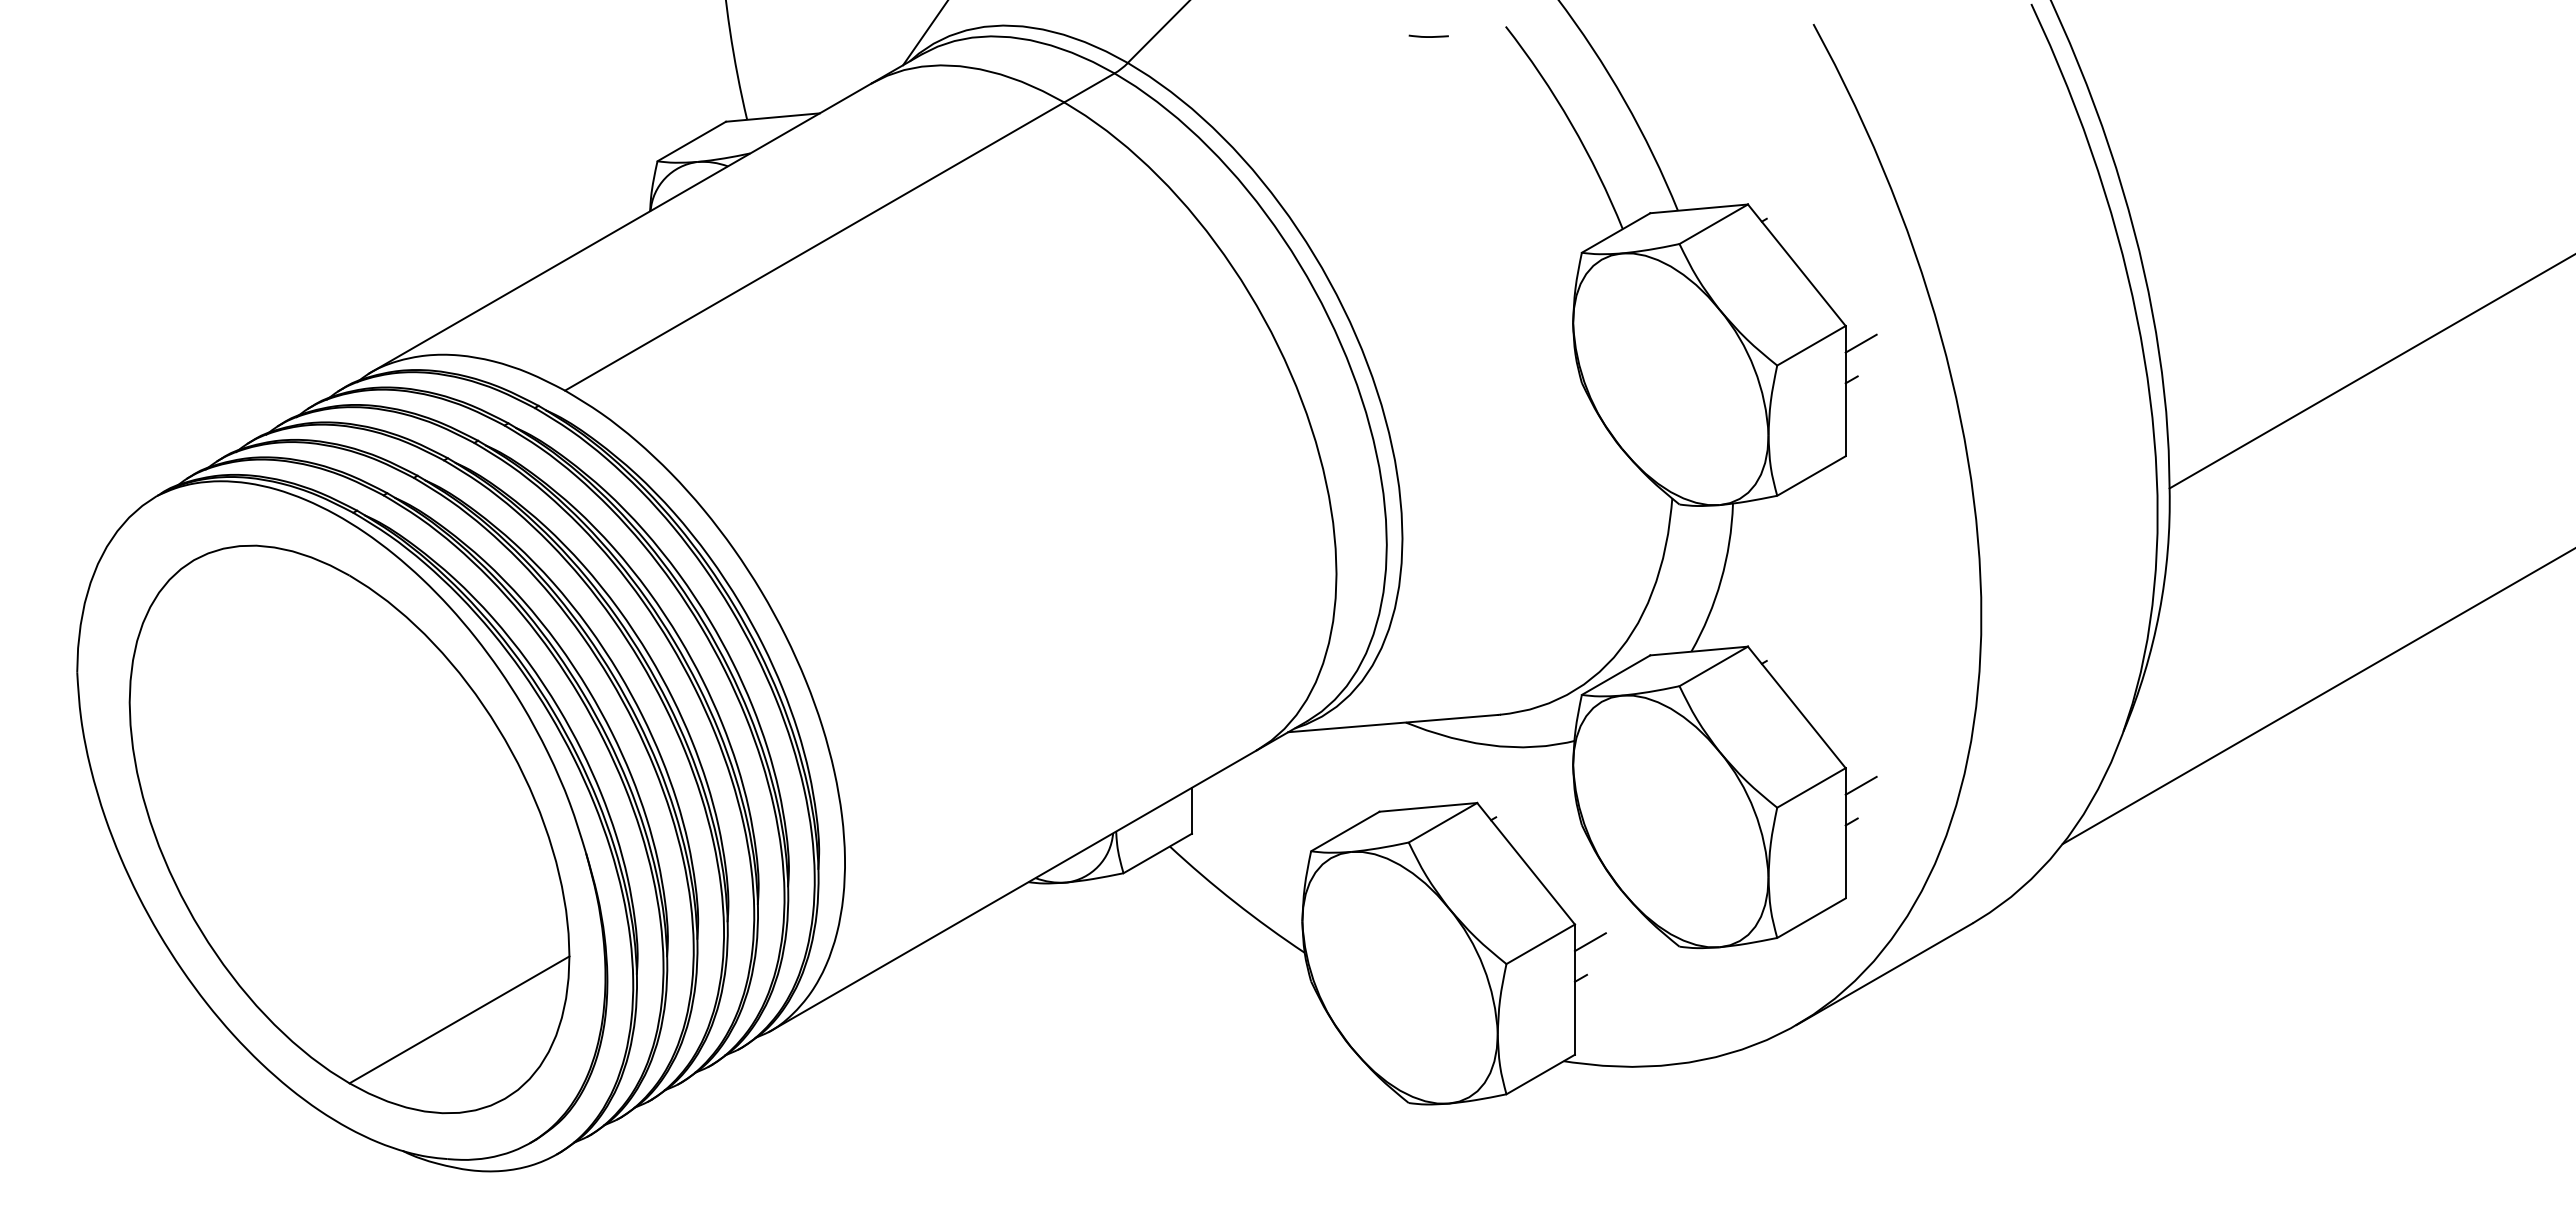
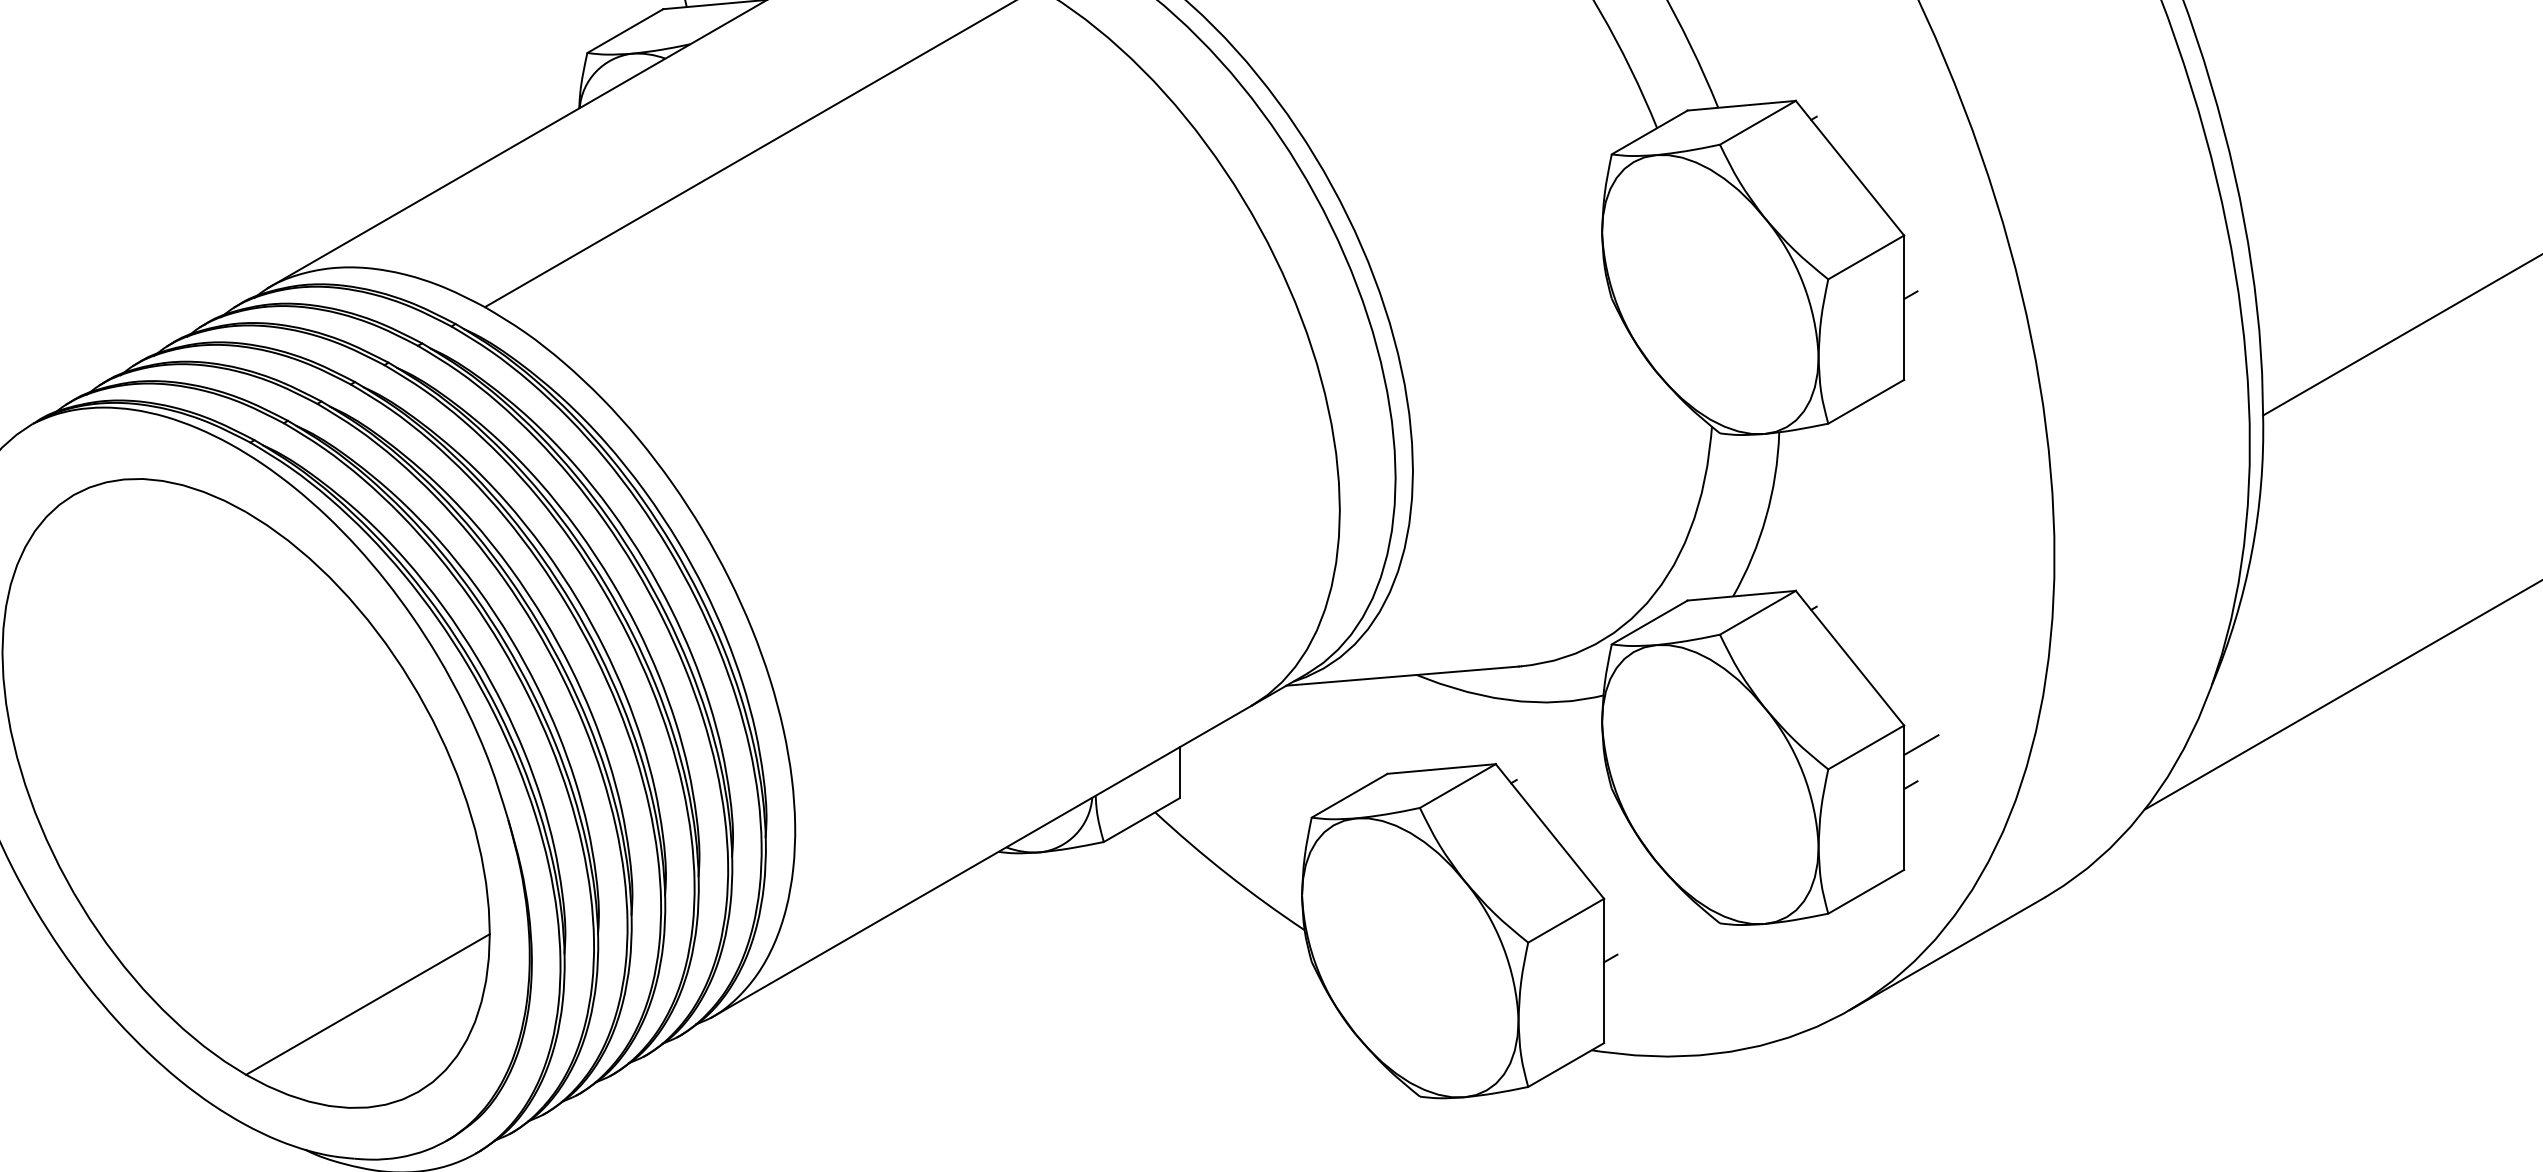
line: (1860, 343) -> (1920, 254), removed
line: (1589, 942) -> (1620, 918), removed

